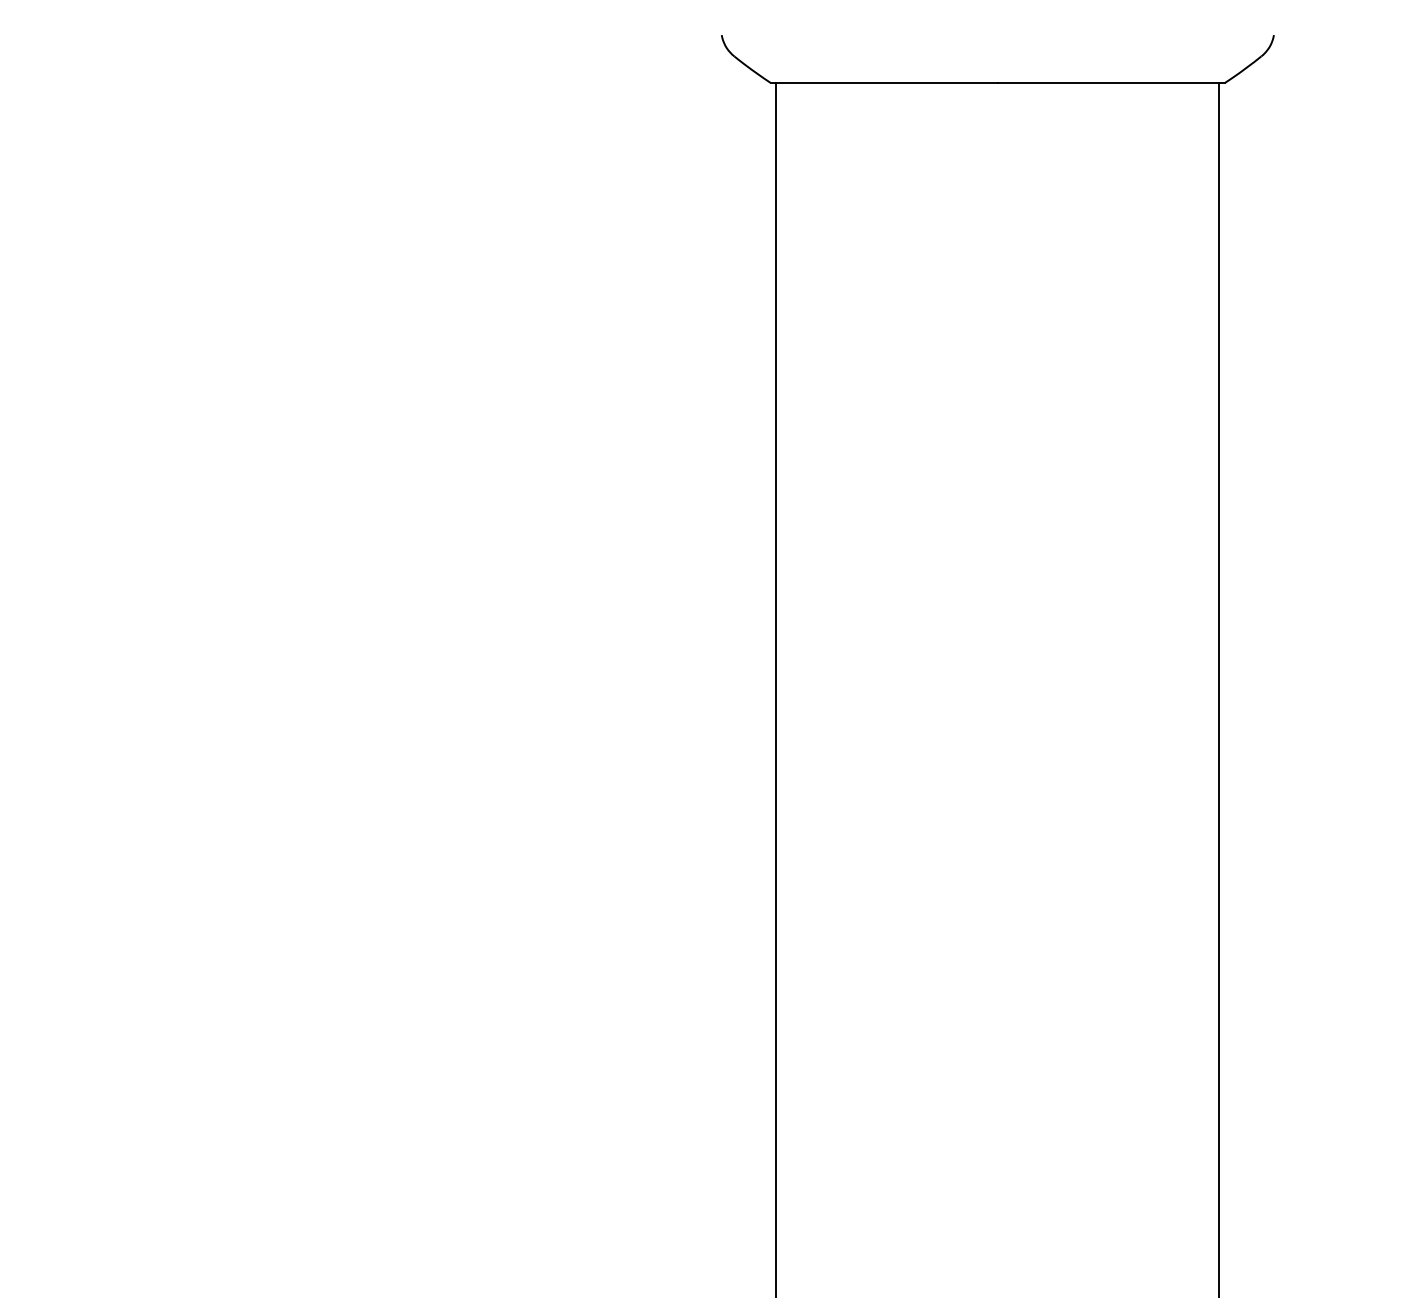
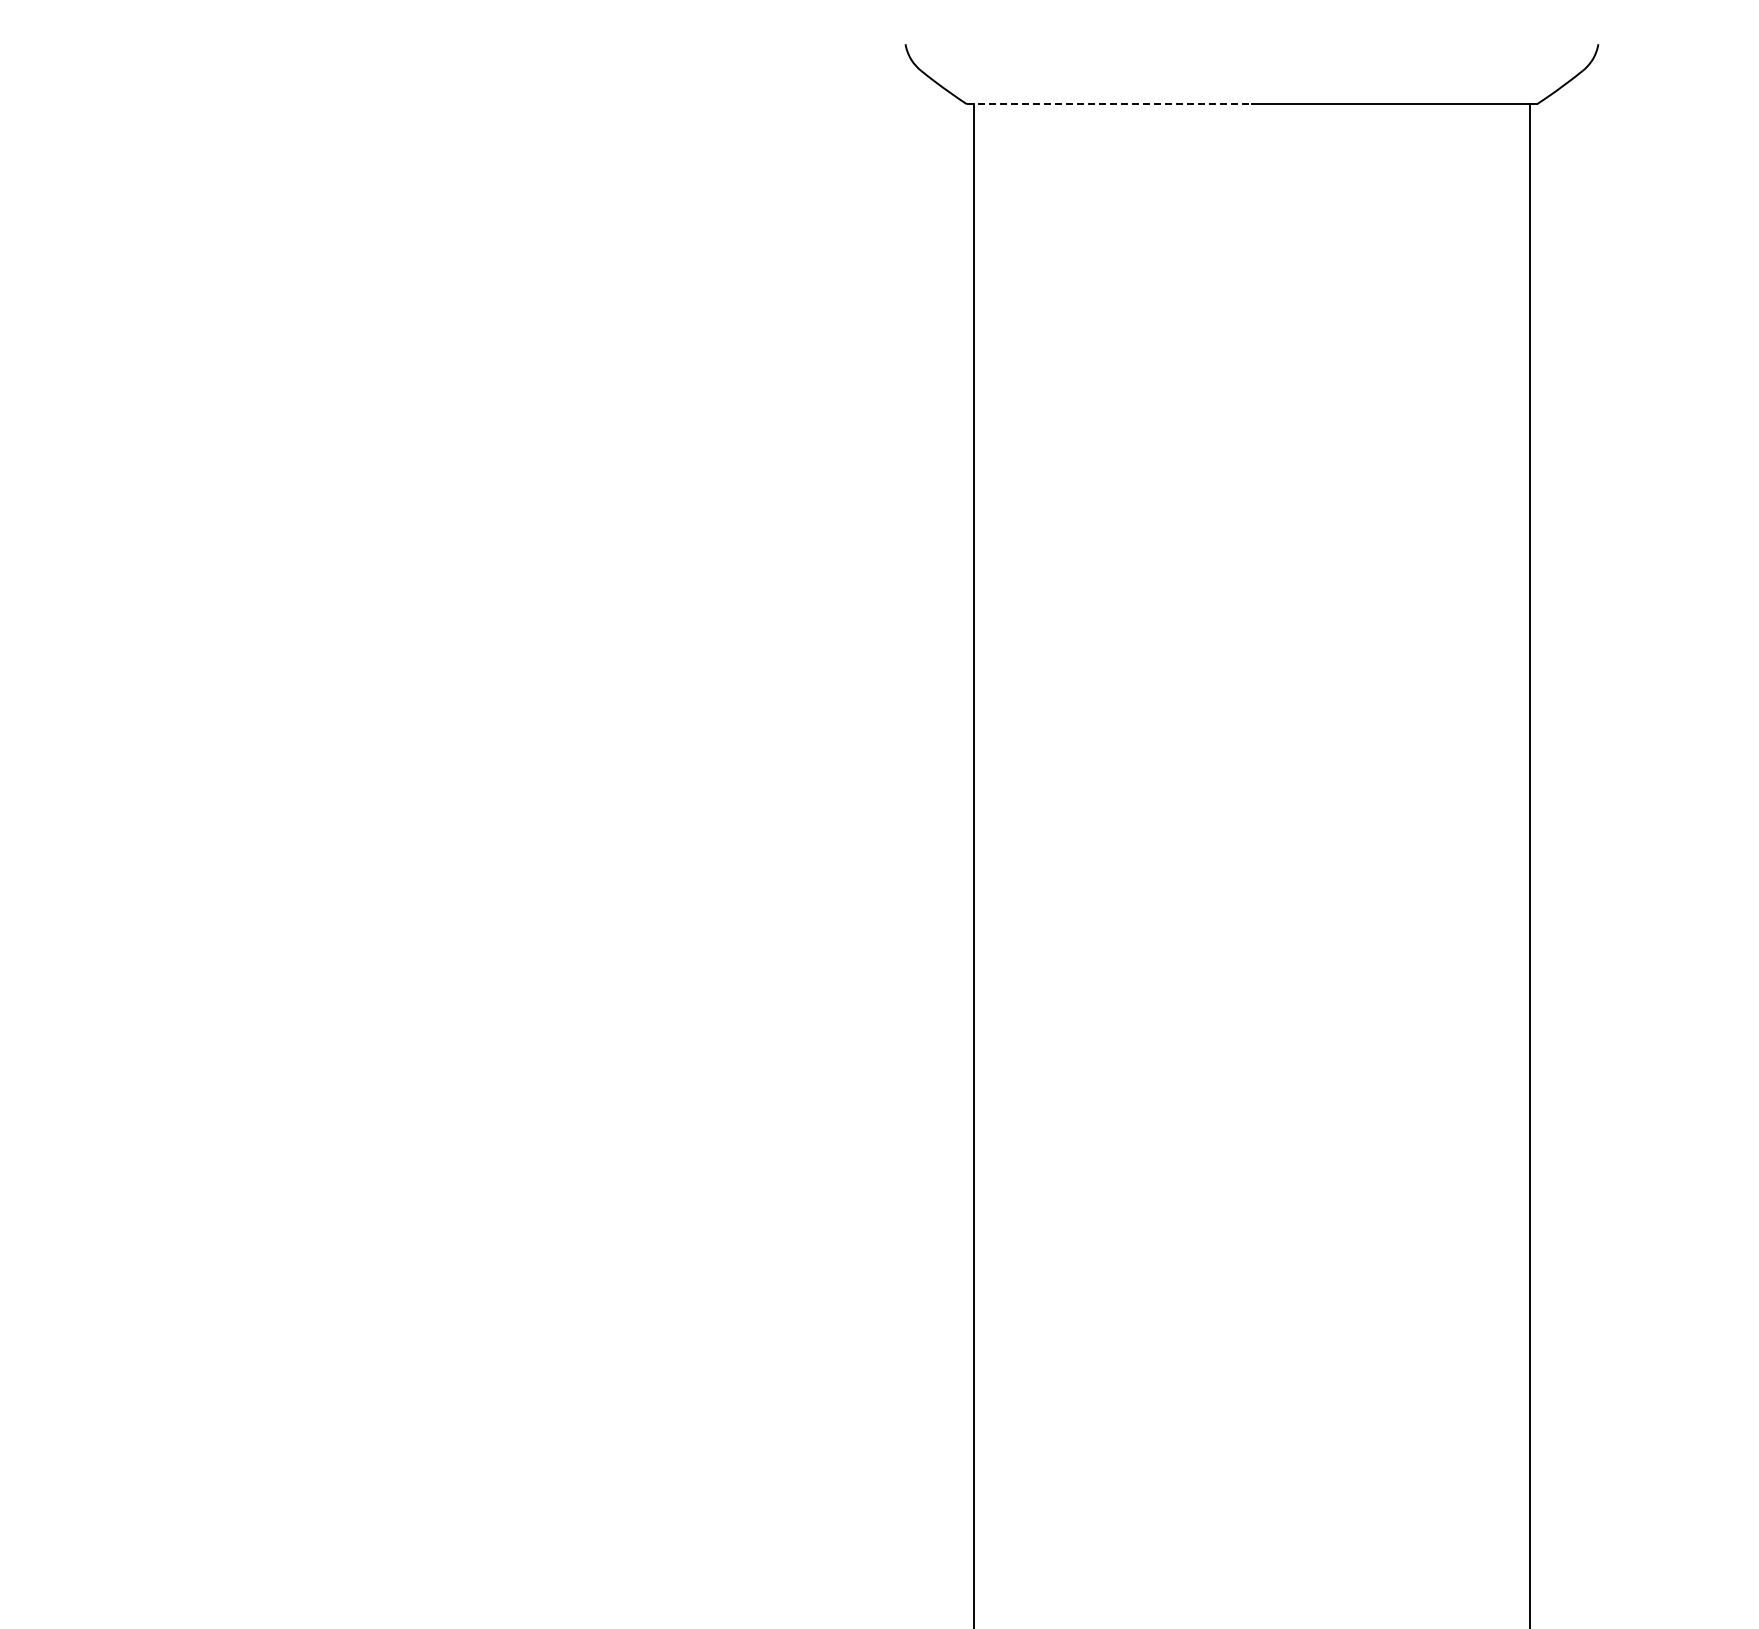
line: (884, 83) -> (1109, 104), solid -> dashed

